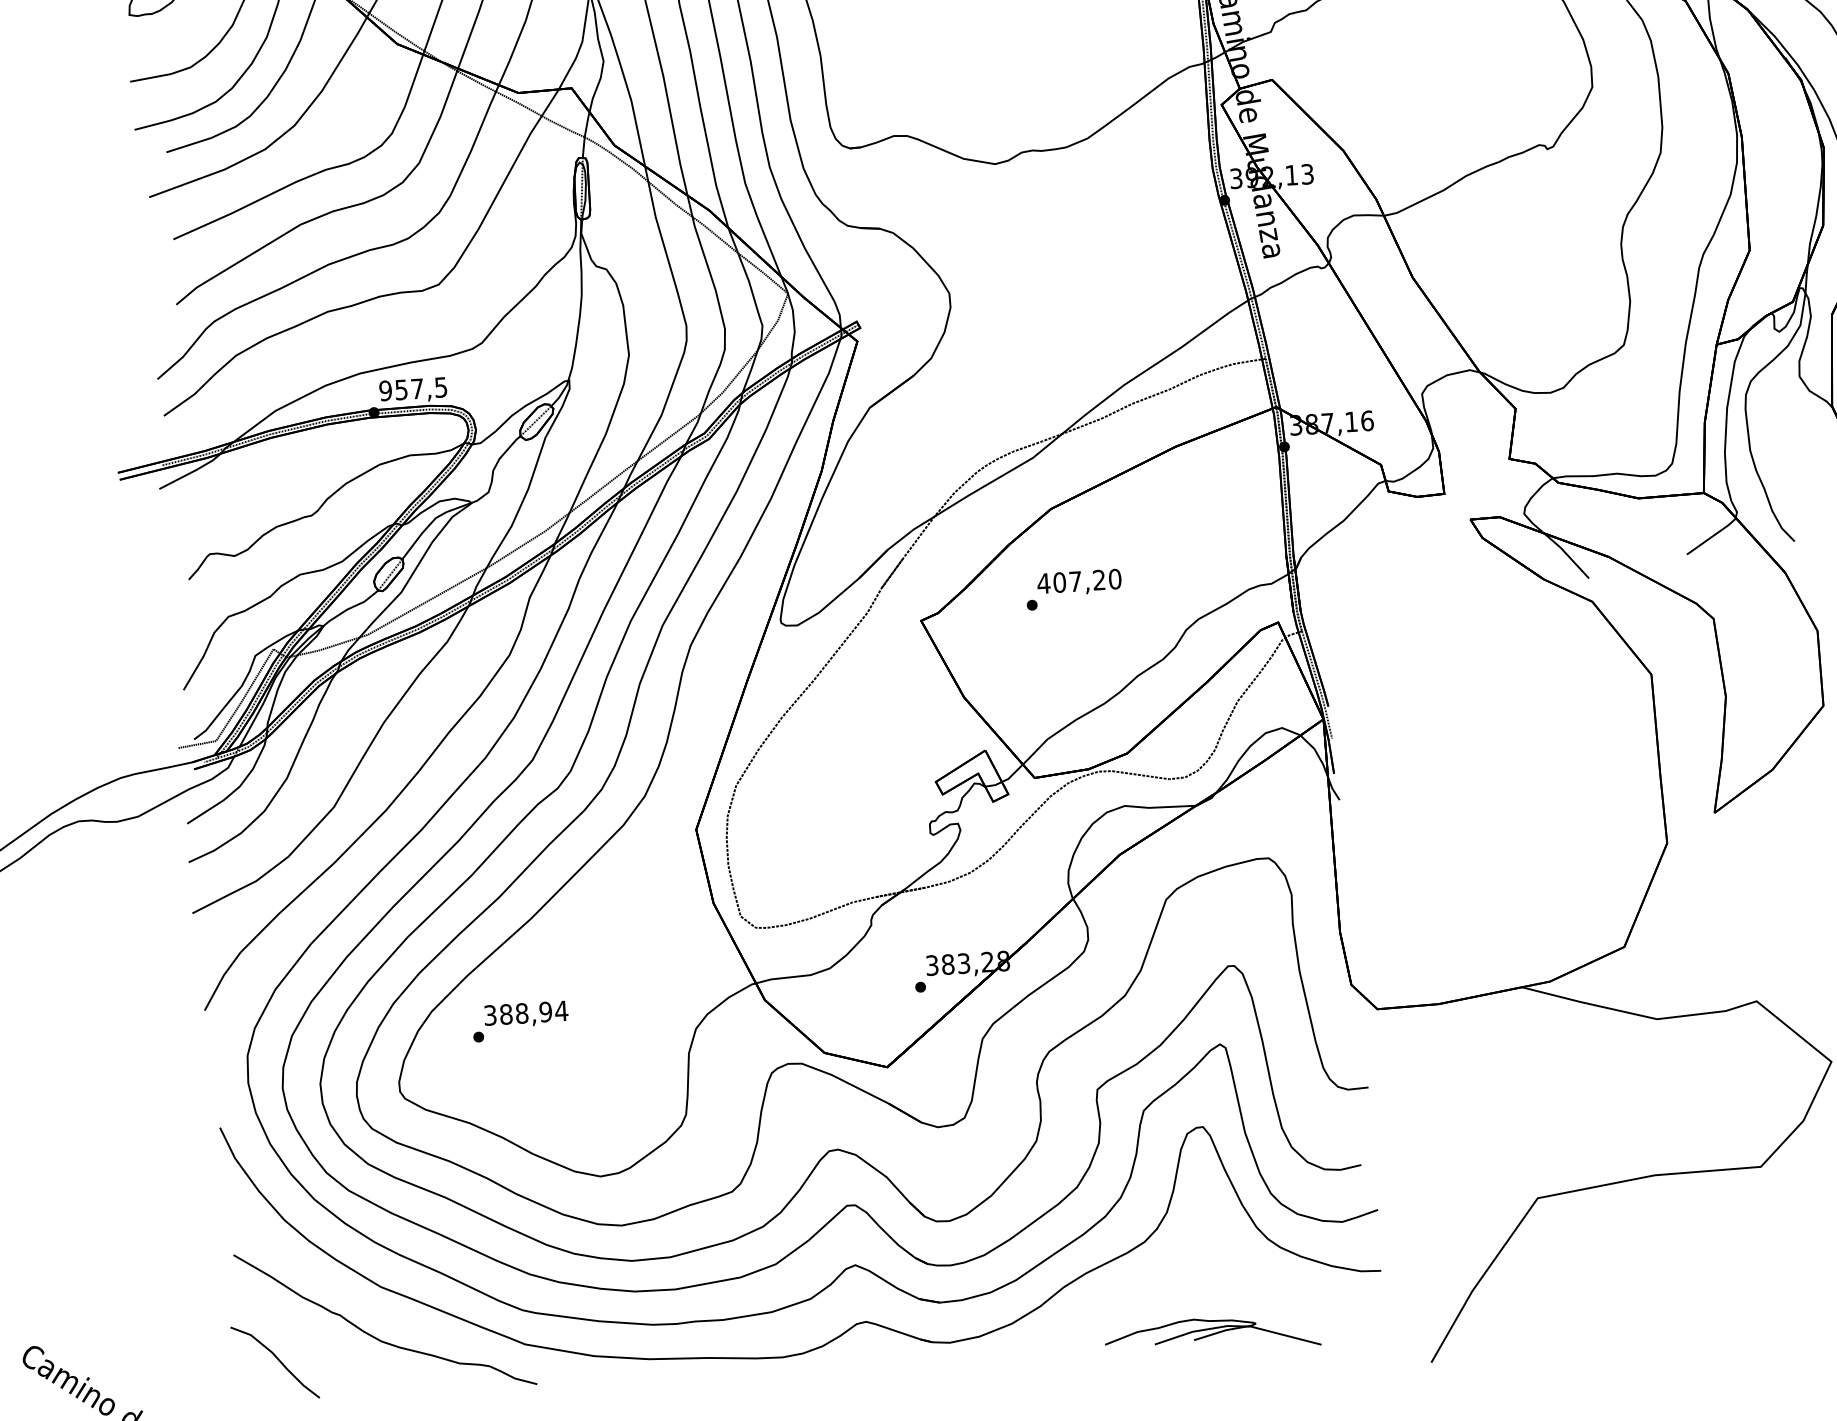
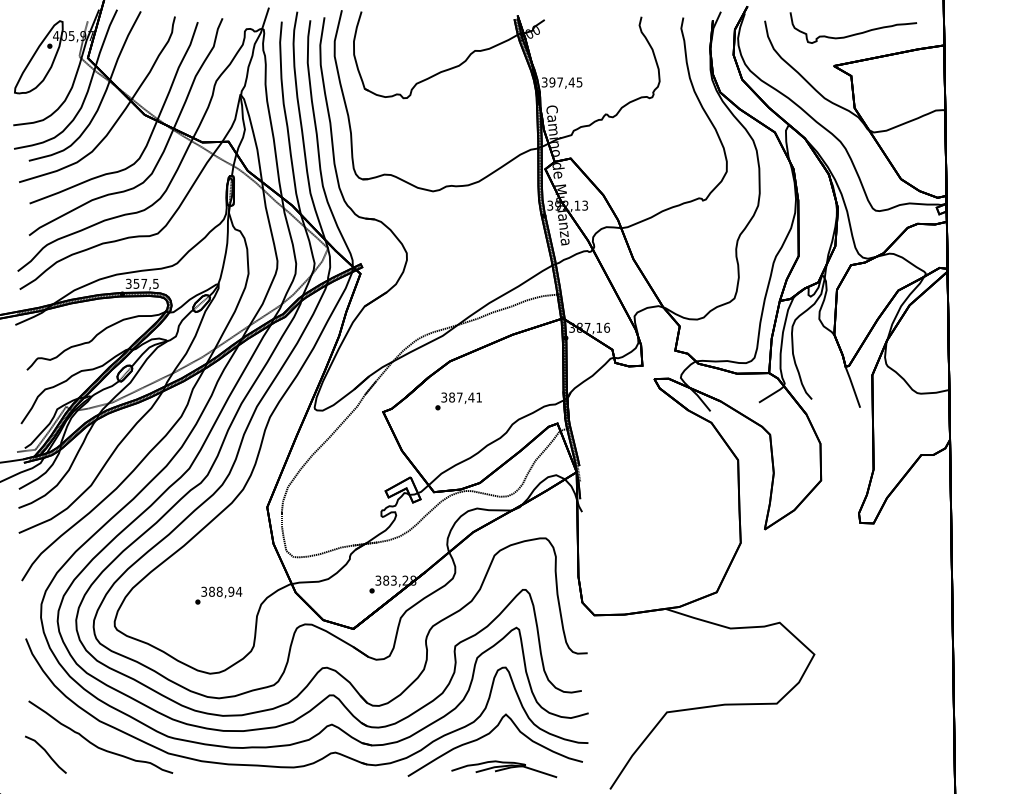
text: (385, 390) -> (128, 283), 957,5 -> 357,5
text: (1079, 581) -> (461, 397), 407,20 -> 387,41
text: (519, 1021) -> (218, 595), moved
curve: (1178, 1265) -> (489, 734), added

